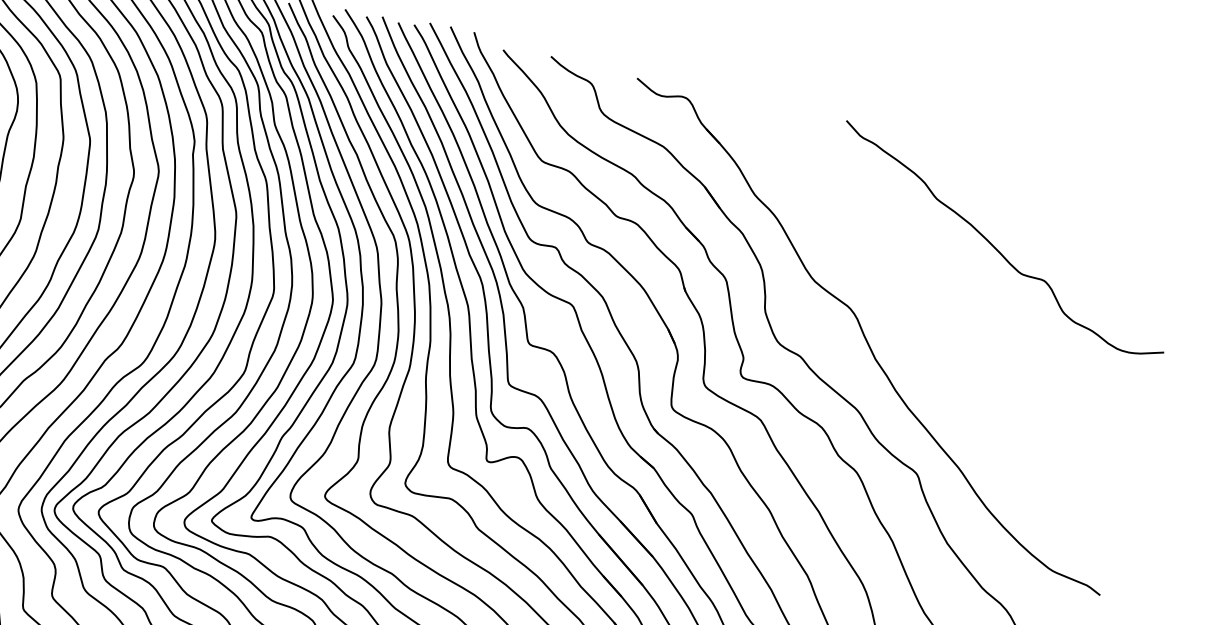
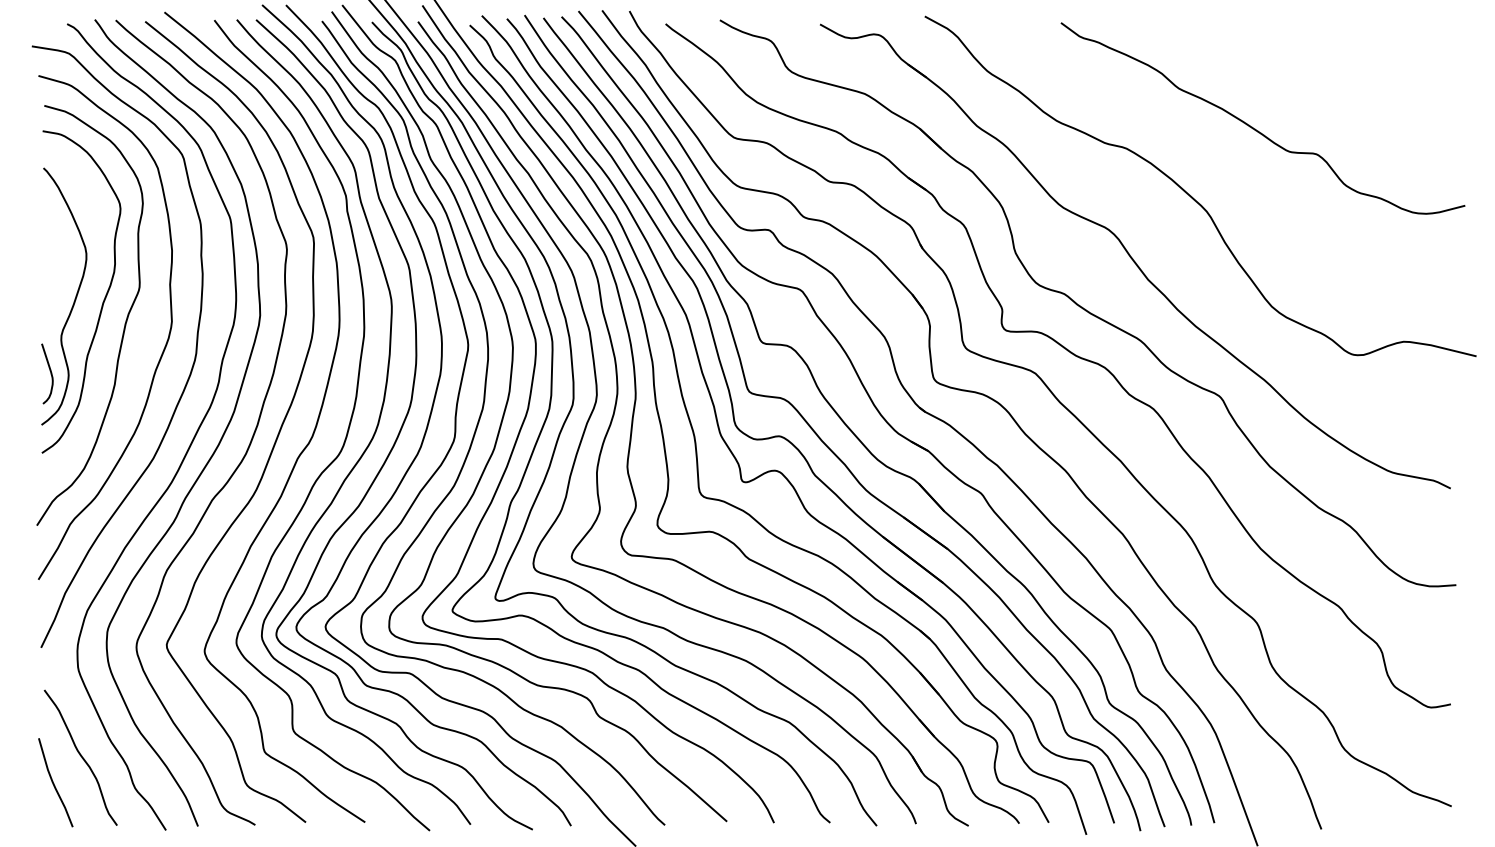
curve: (928, 294) -> (1191, 195), added

